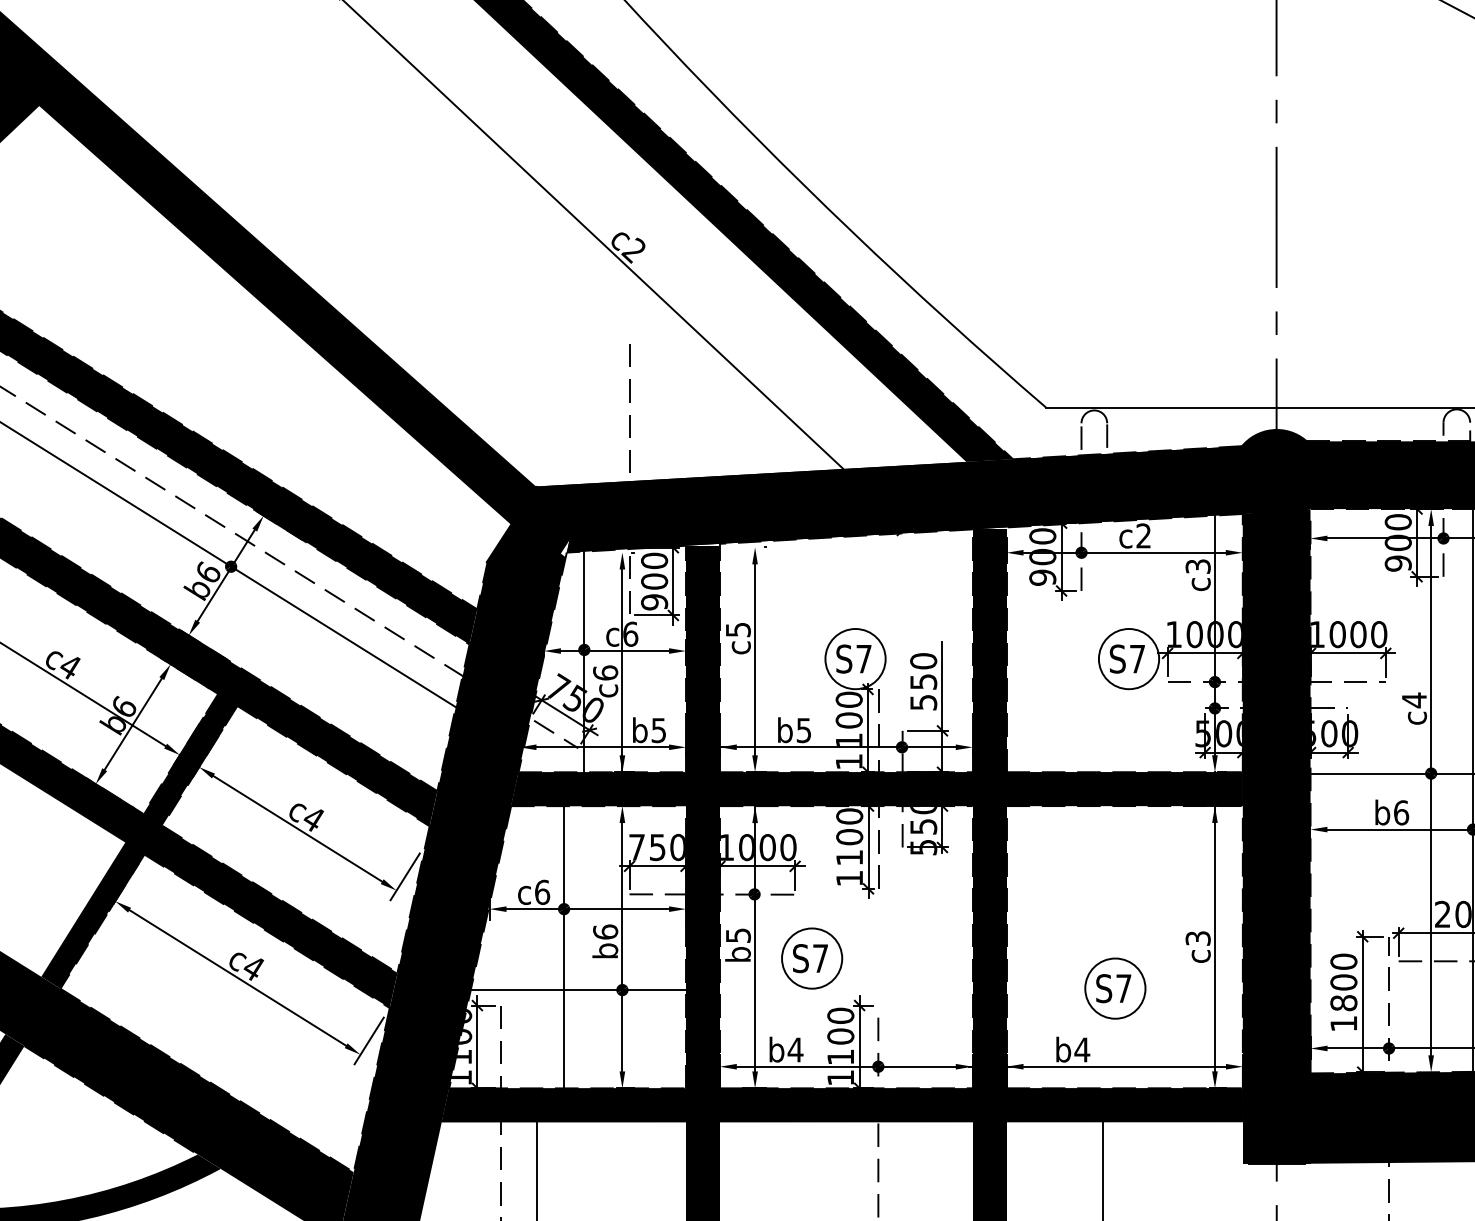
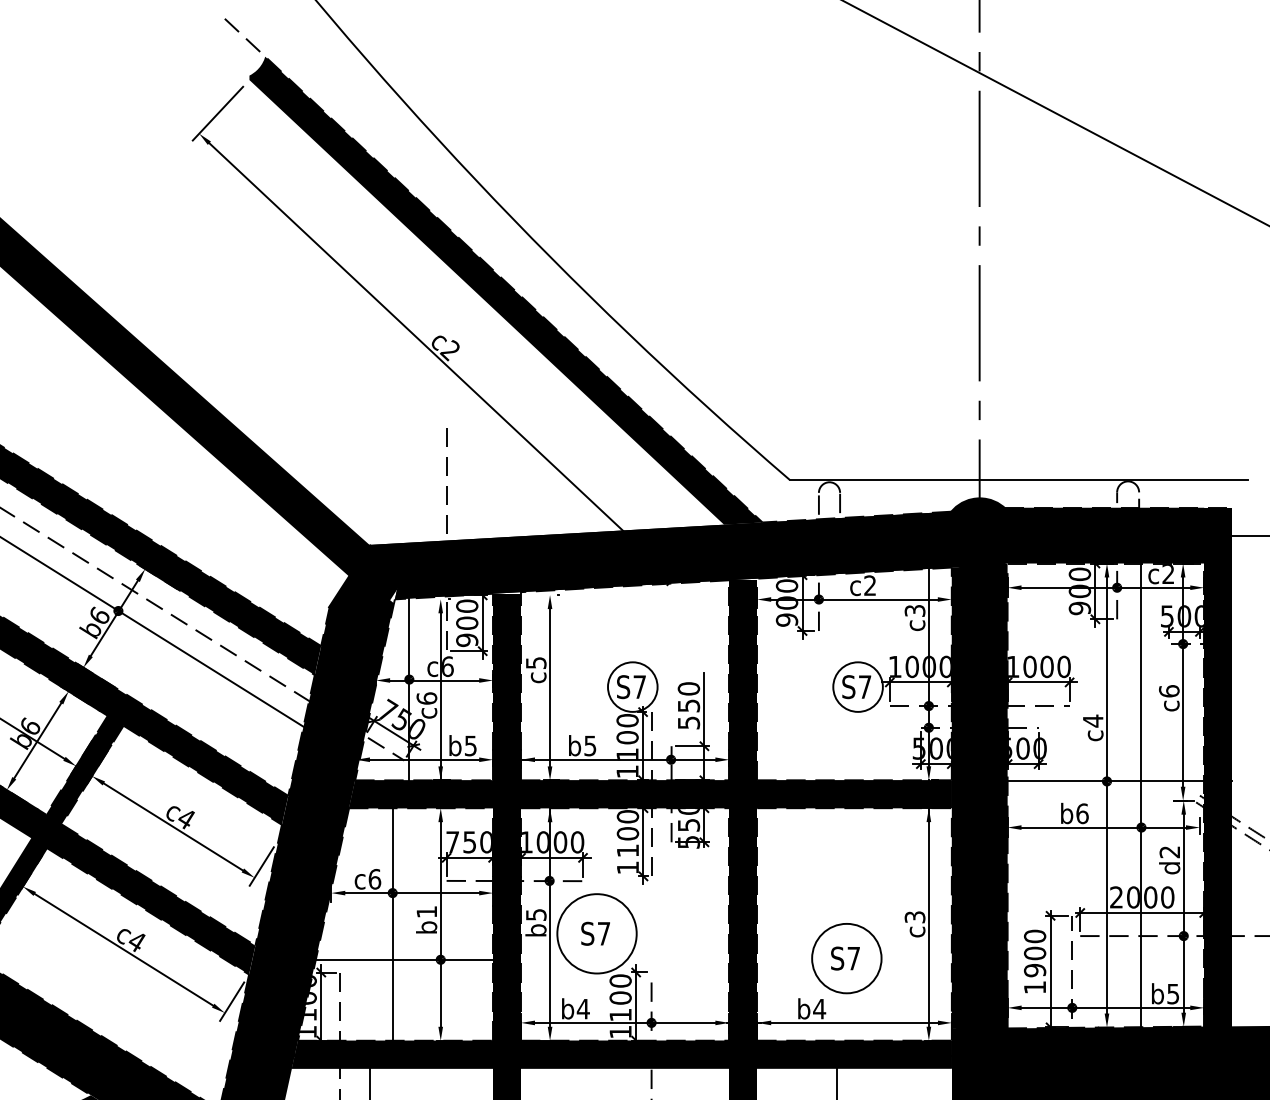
text: (605, 931) -> (426, 911), b6 -> b1
circle: (811, 958) -> (596, 933), size x1.6
circle: (1114, 988) -> (846, 958), size x1.4
text: (1344, 1003) -> (1035, 970), 1800 -> 1900

